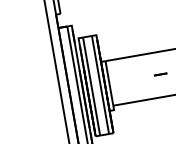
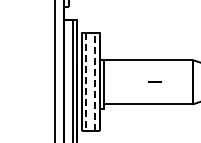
line: (100, 85) -> (95, 82), solid -> dashed
line: (91, 86) -> (86, 82), solid -> dashed

